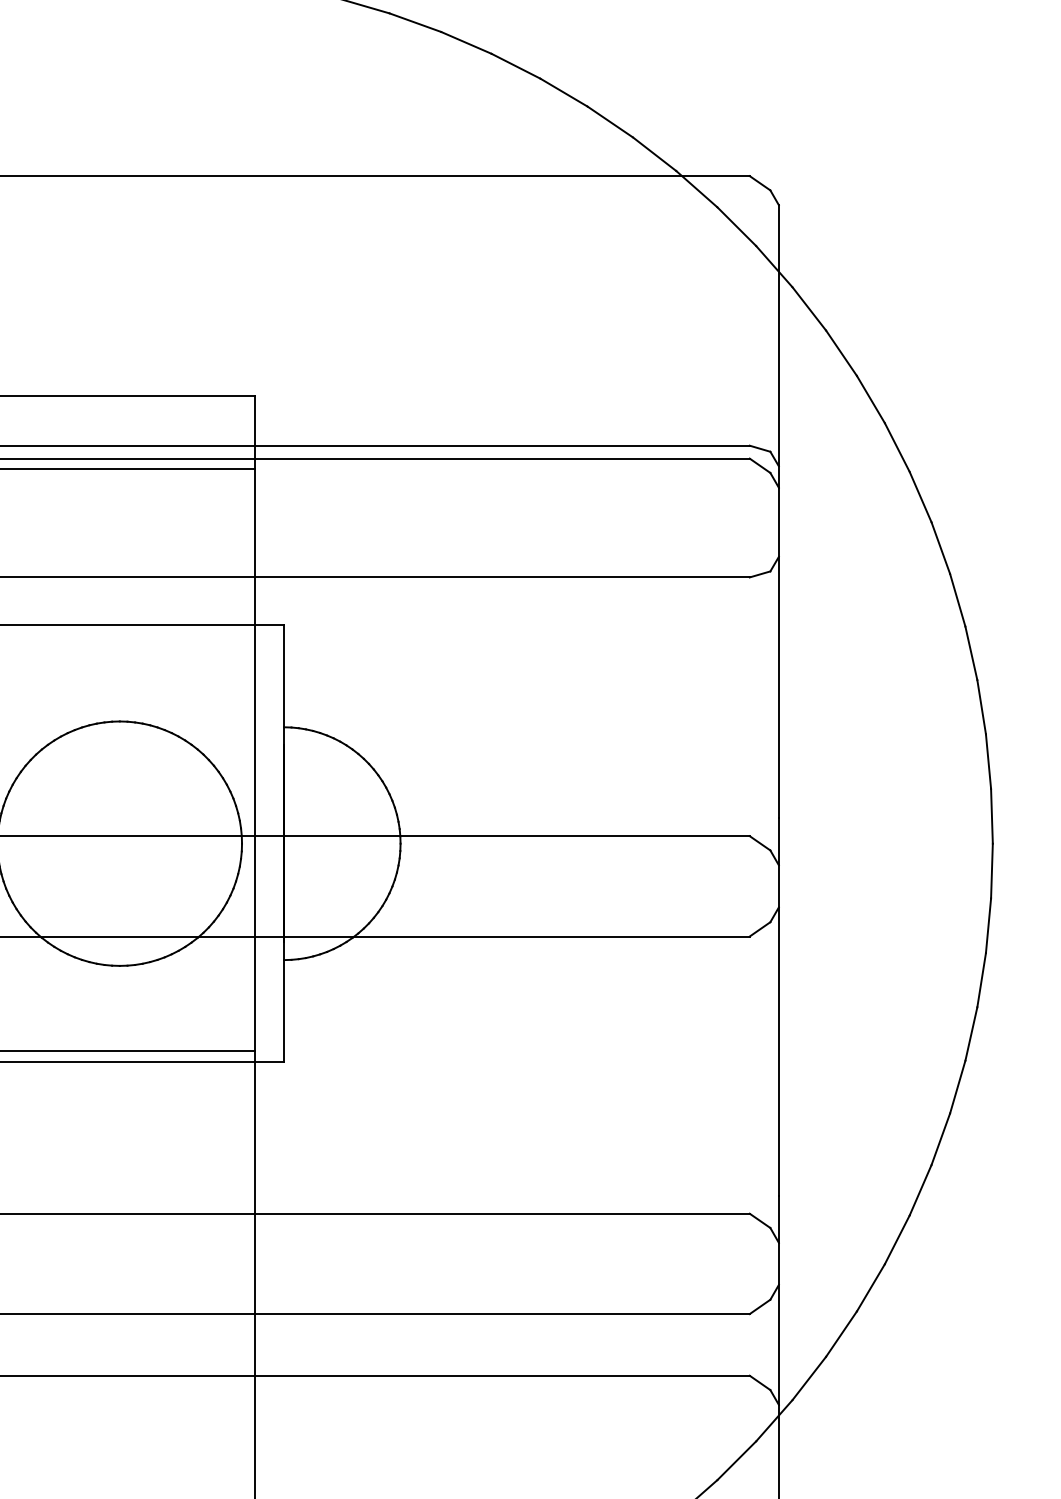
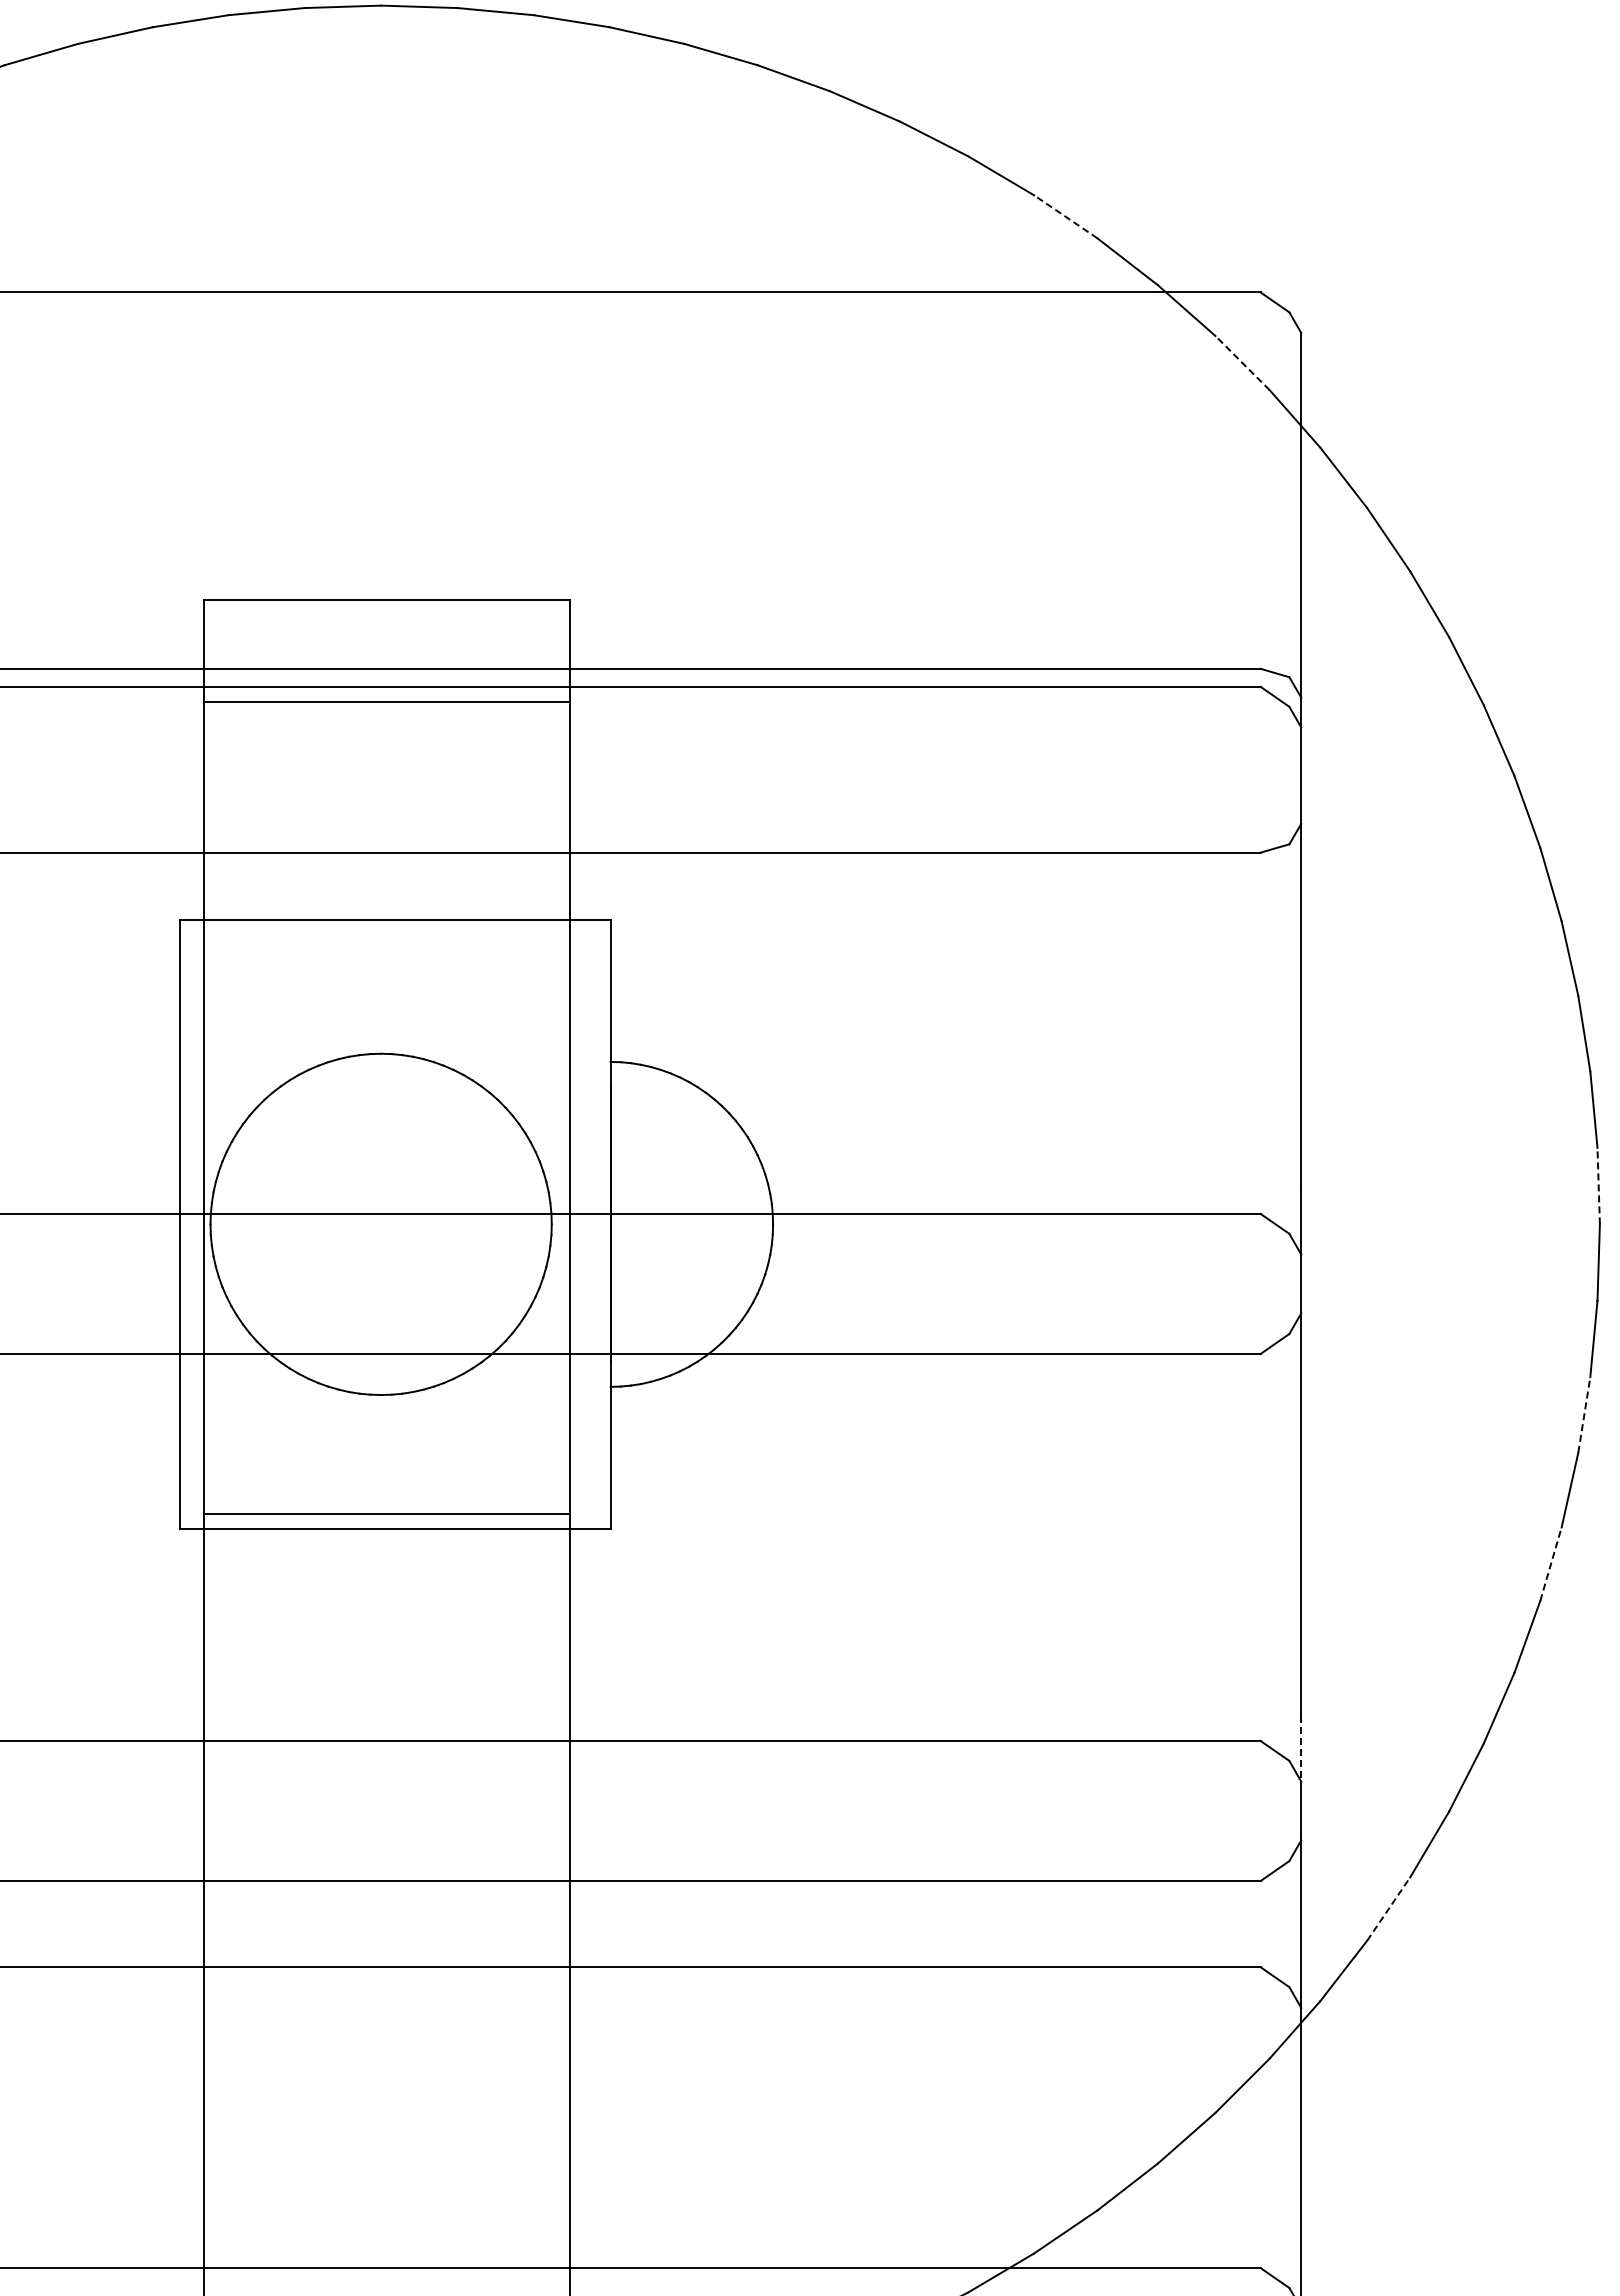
line: (610, 121) -> (1065, 216), solid -> dashed
line: (736, 226) -> (1242, 362), solid -> dashed
line: (991, 815) -> (1598, 1185), solid -> dashed
line: (981, 979) -> (1584, 1414), solid -> dashed
line: (958, 1086) -> (1551, 1563), solid -> dashed
line: (779, 1219) -> (1301, 1748), solid -> dashed
line: (841, 1333) -> (1388, 1908), solid -> dashed

